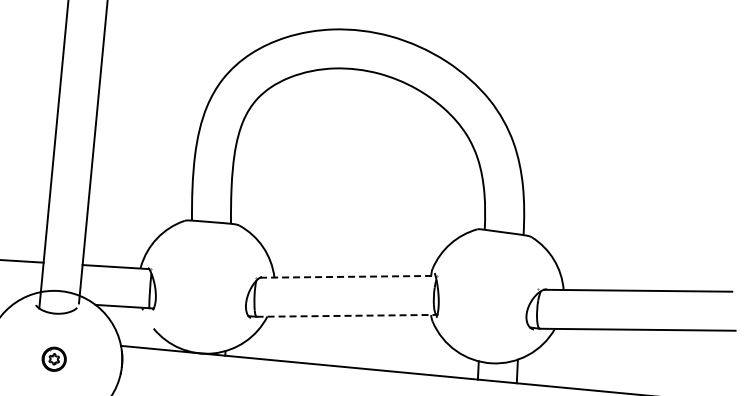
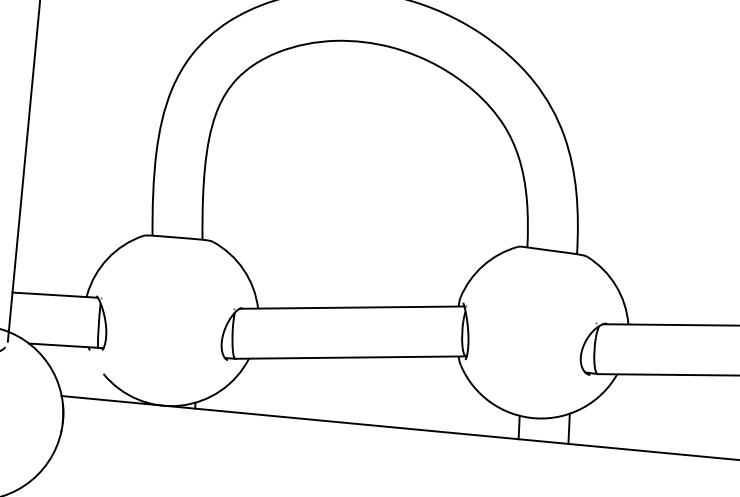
line: (347, 276) -> (351, 307), dashed -> solid
line: (347, 315) -> (351, 357), dashed -> solid

